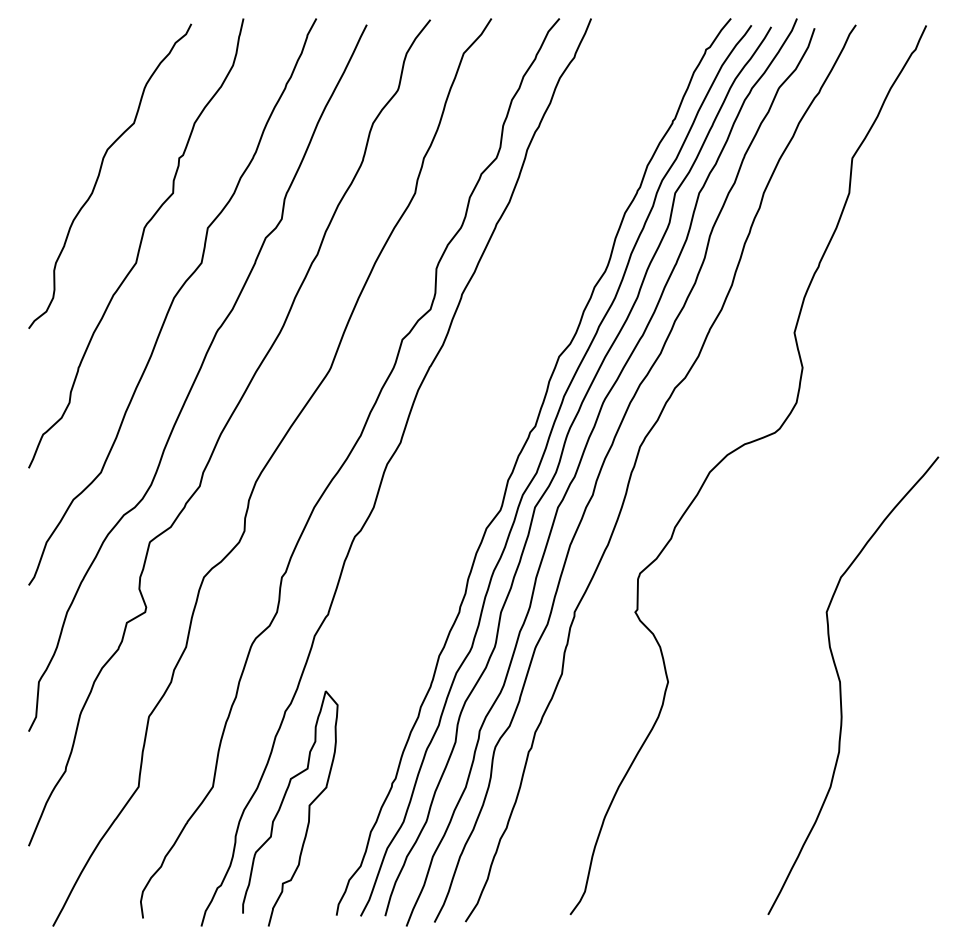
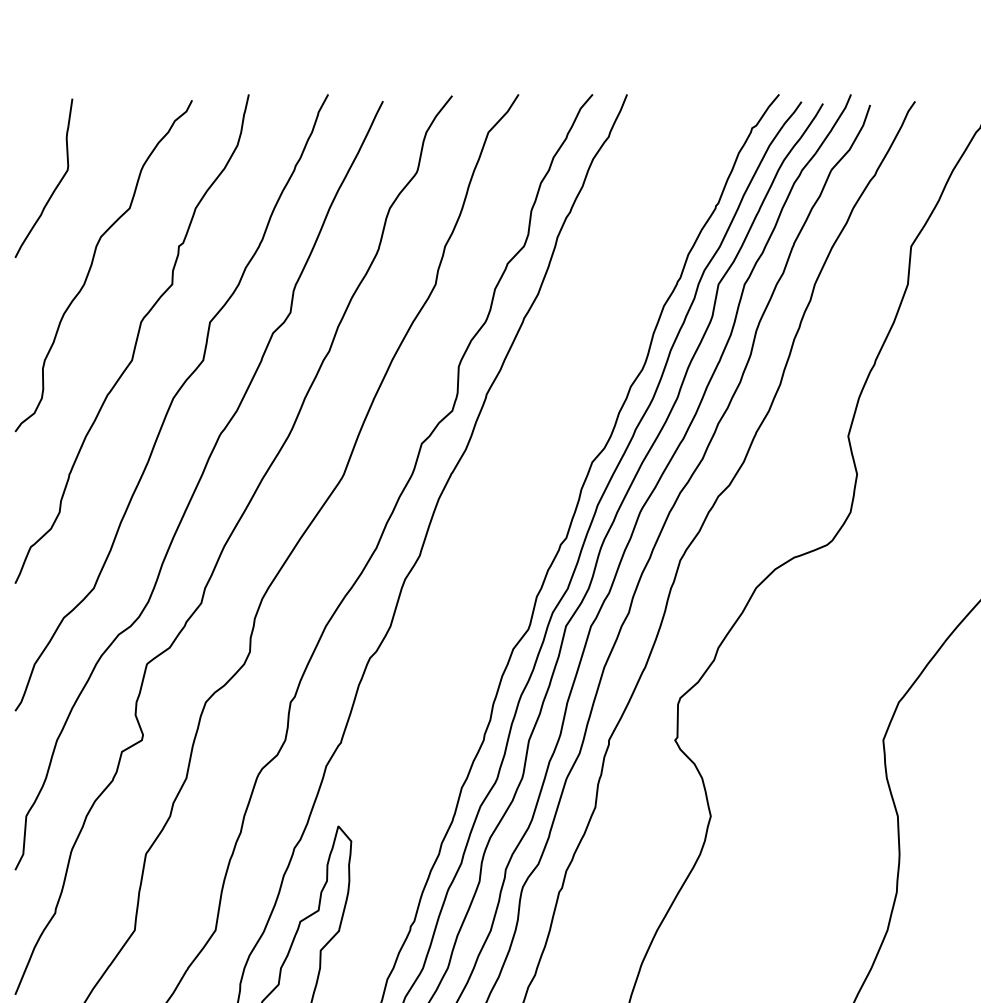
curve: (66, 102) -> (56, 185), added

